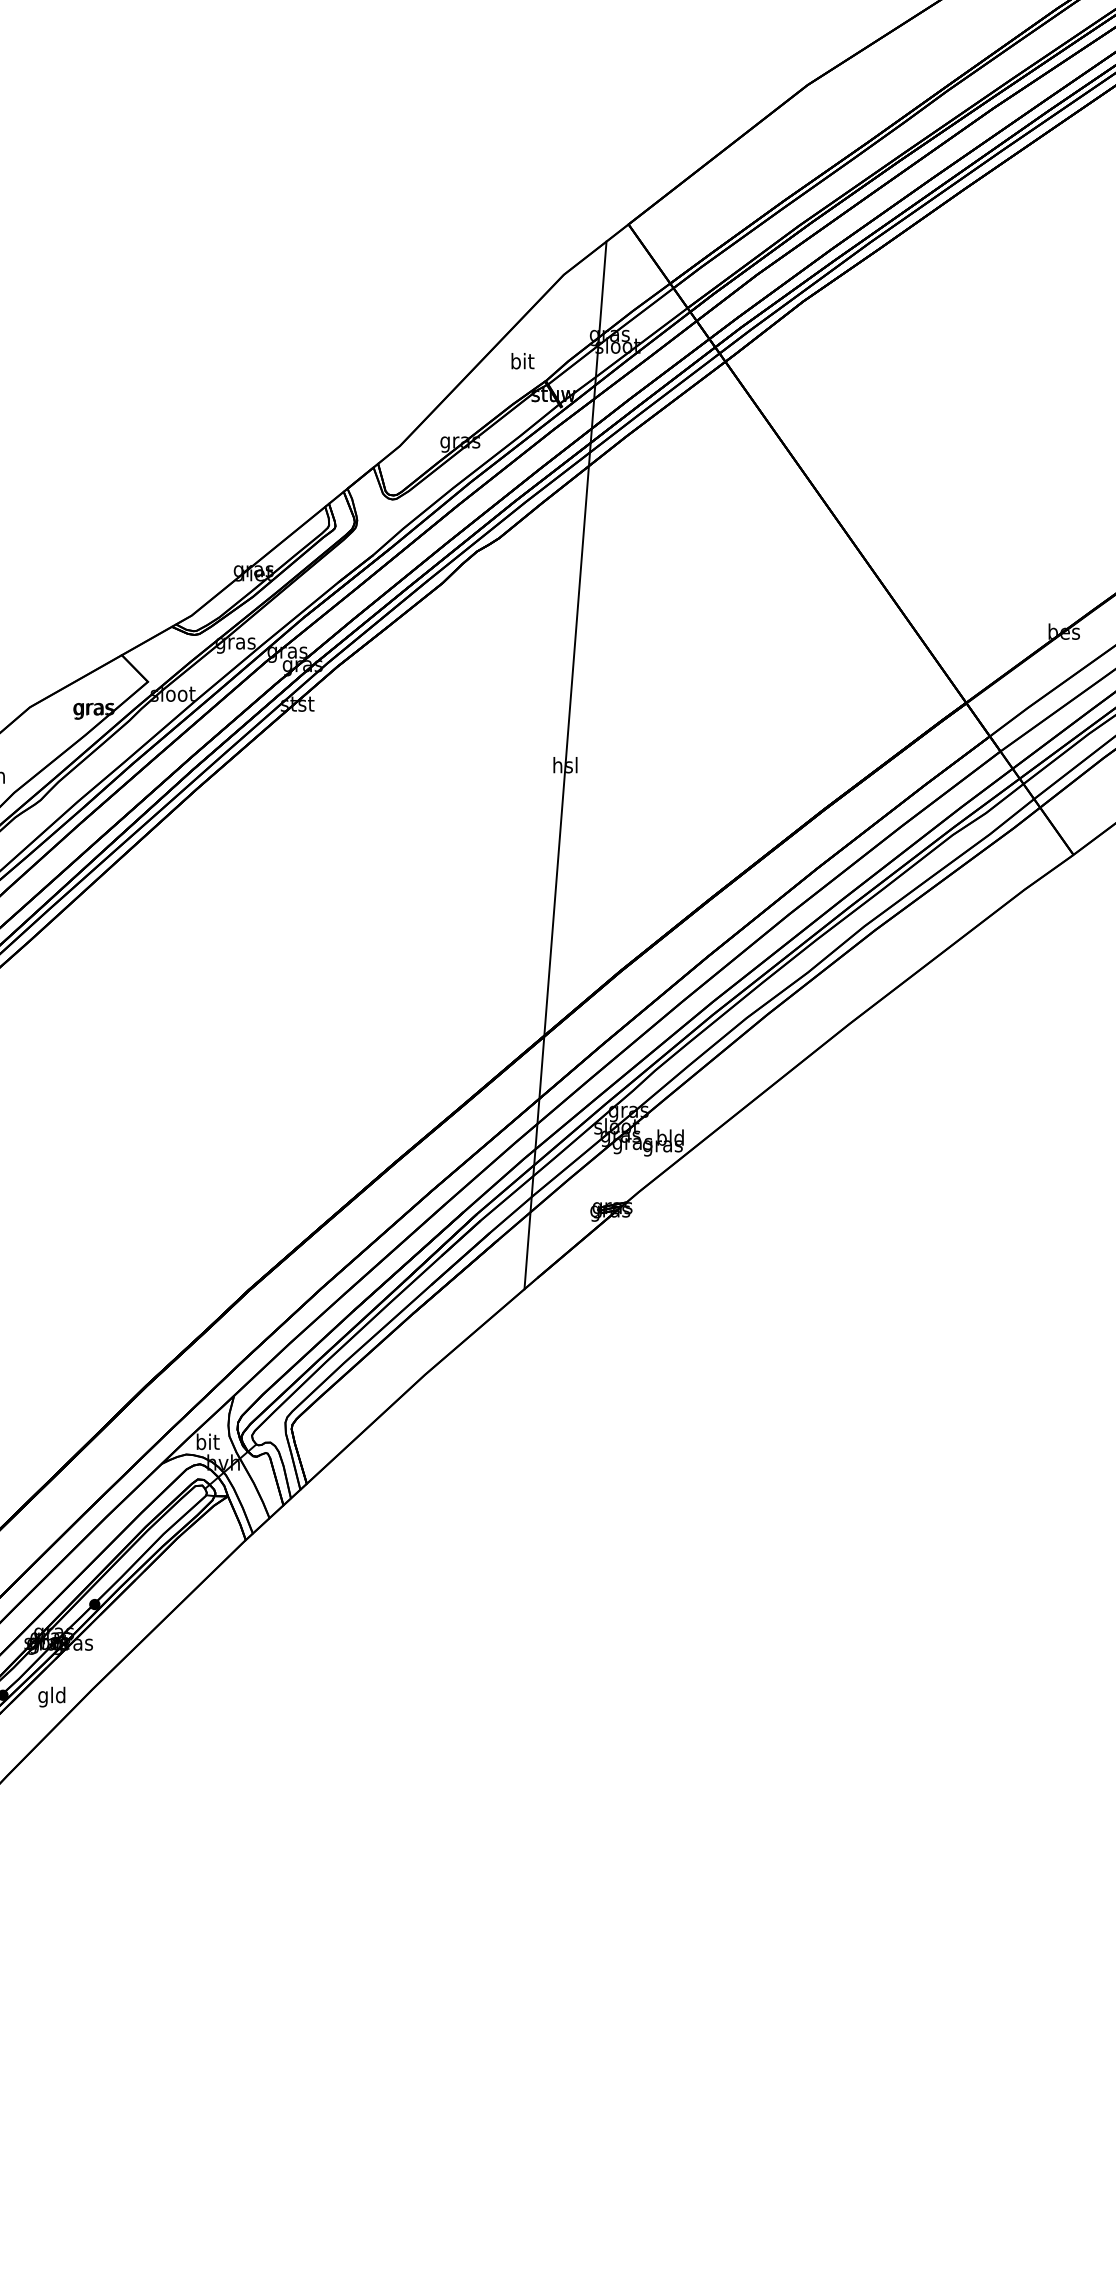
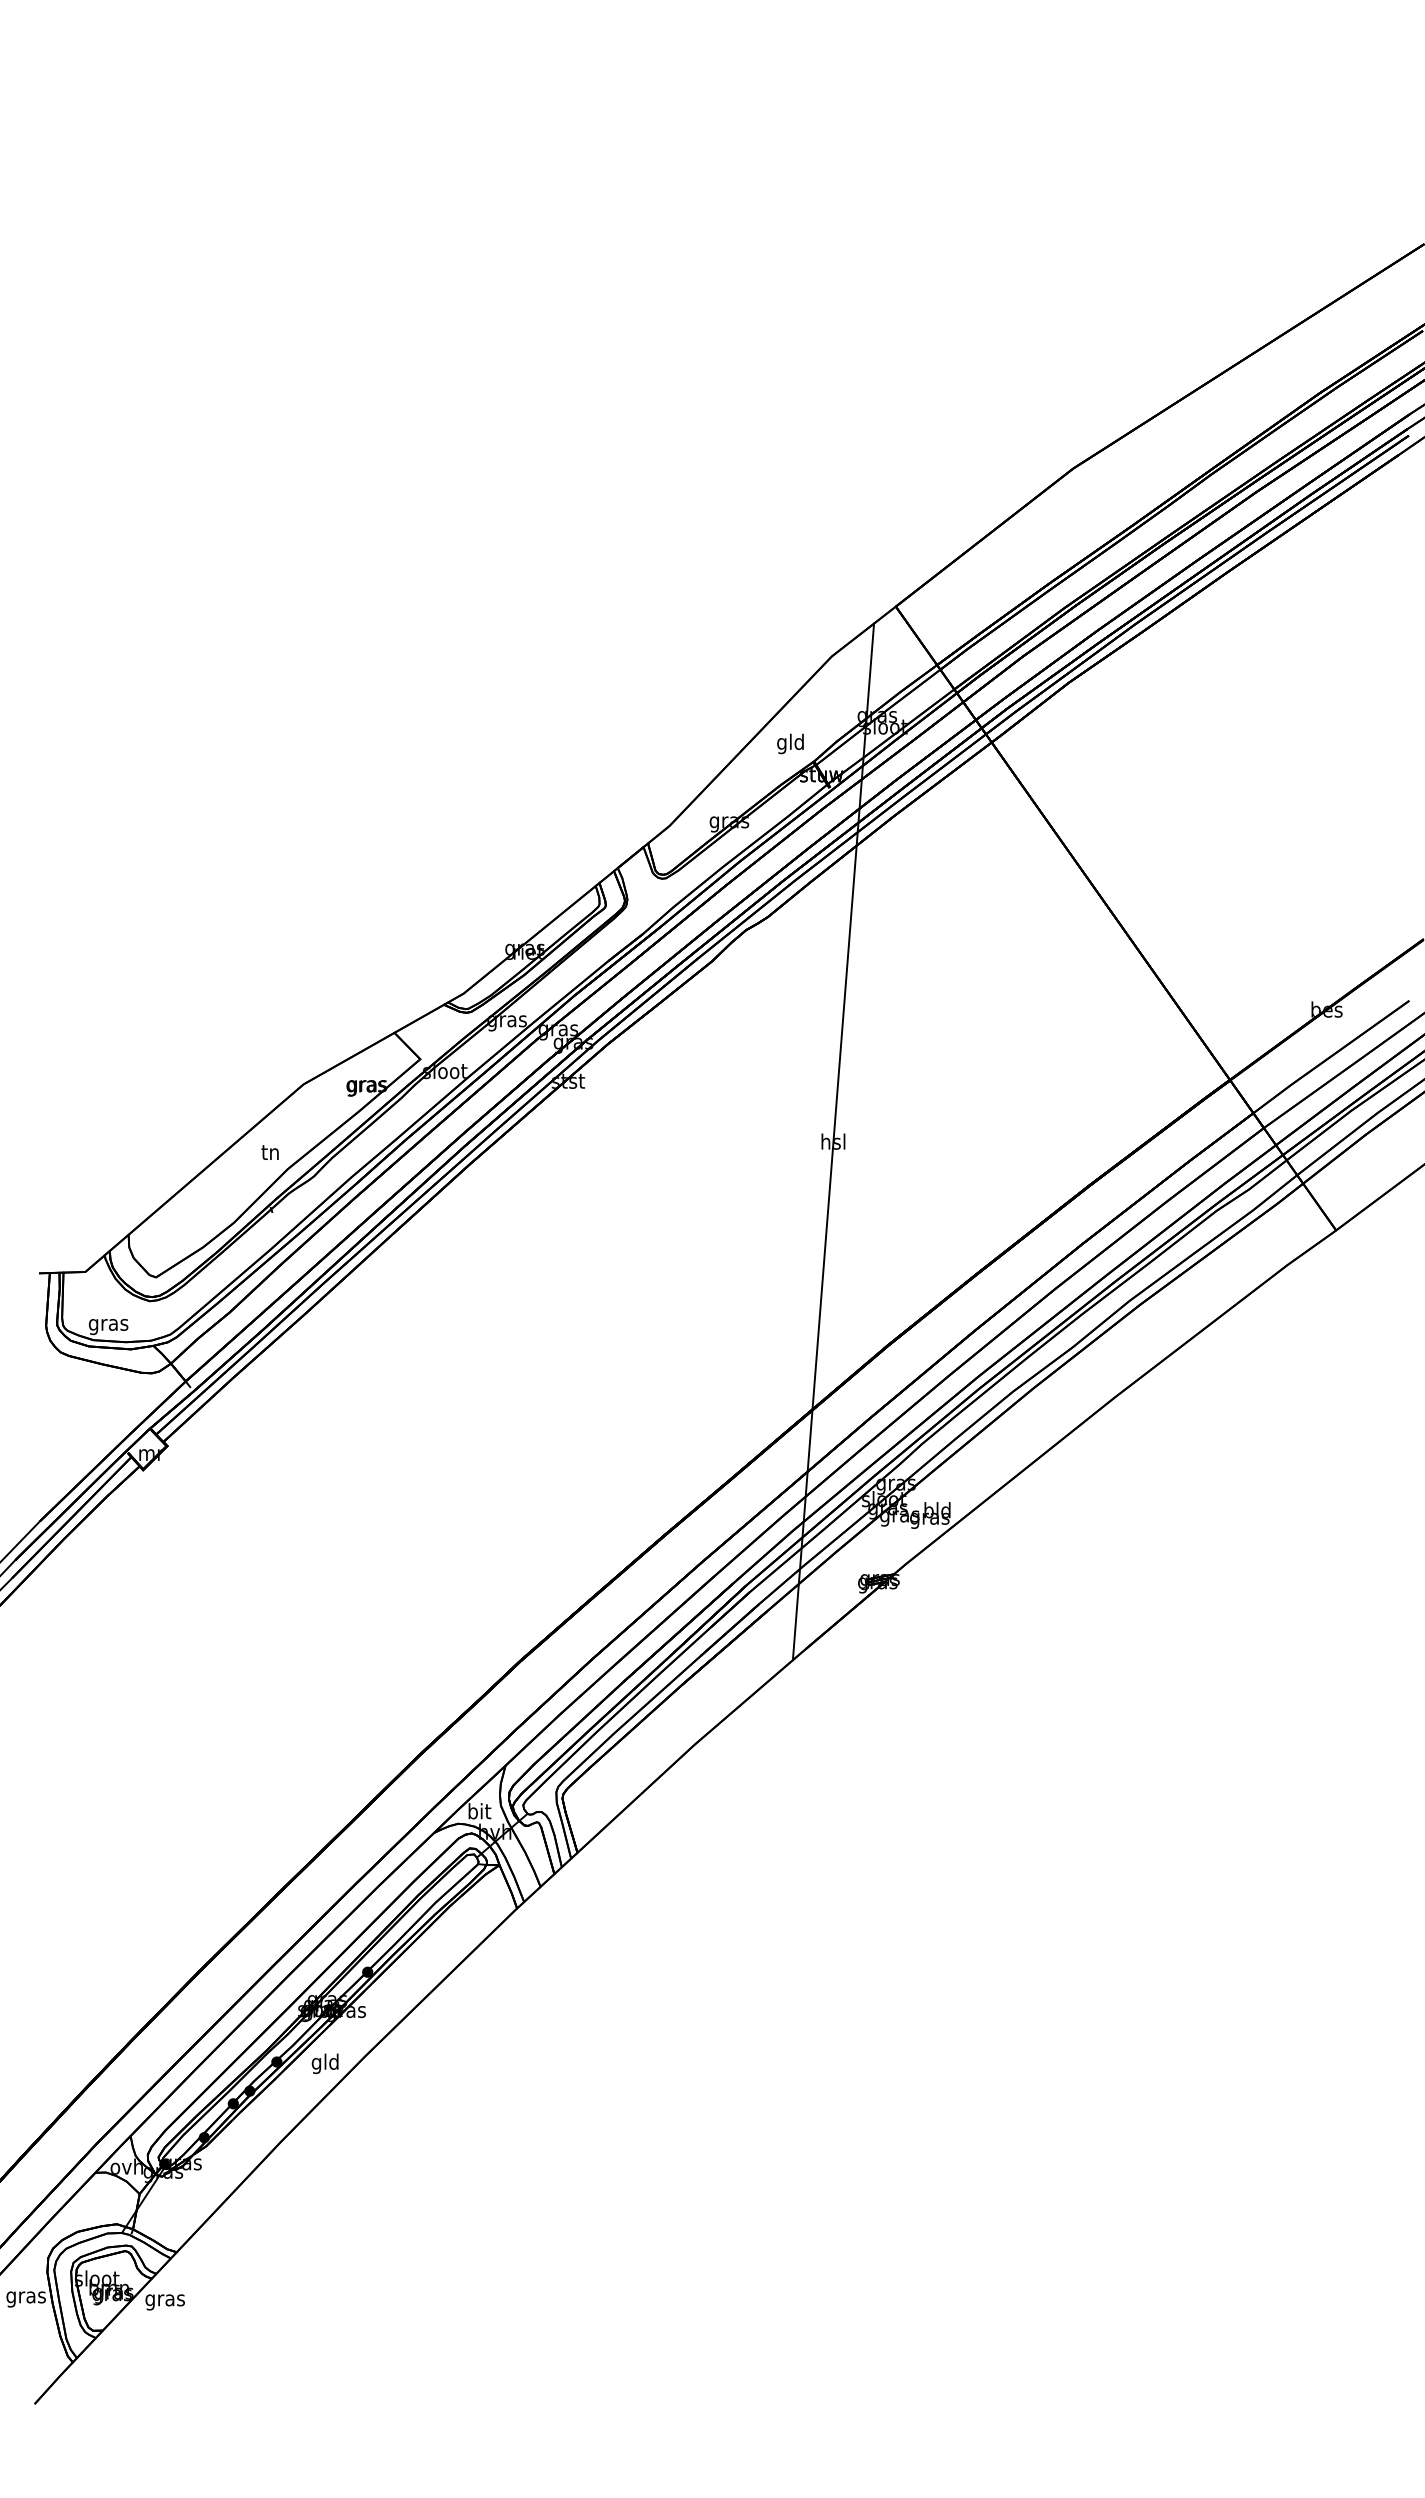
text: (522, 362) -> (790, 743), bit -> gld

